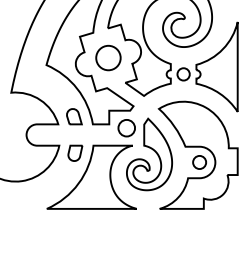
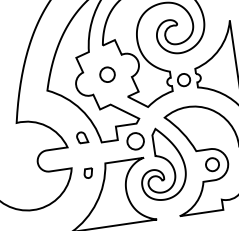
circle: (108, 57) -> (107, 74), size x0.6
part: (74, 116) -> (82, 137), size x0.7
part: (75, 152) -> (88, 172), size x0.6

